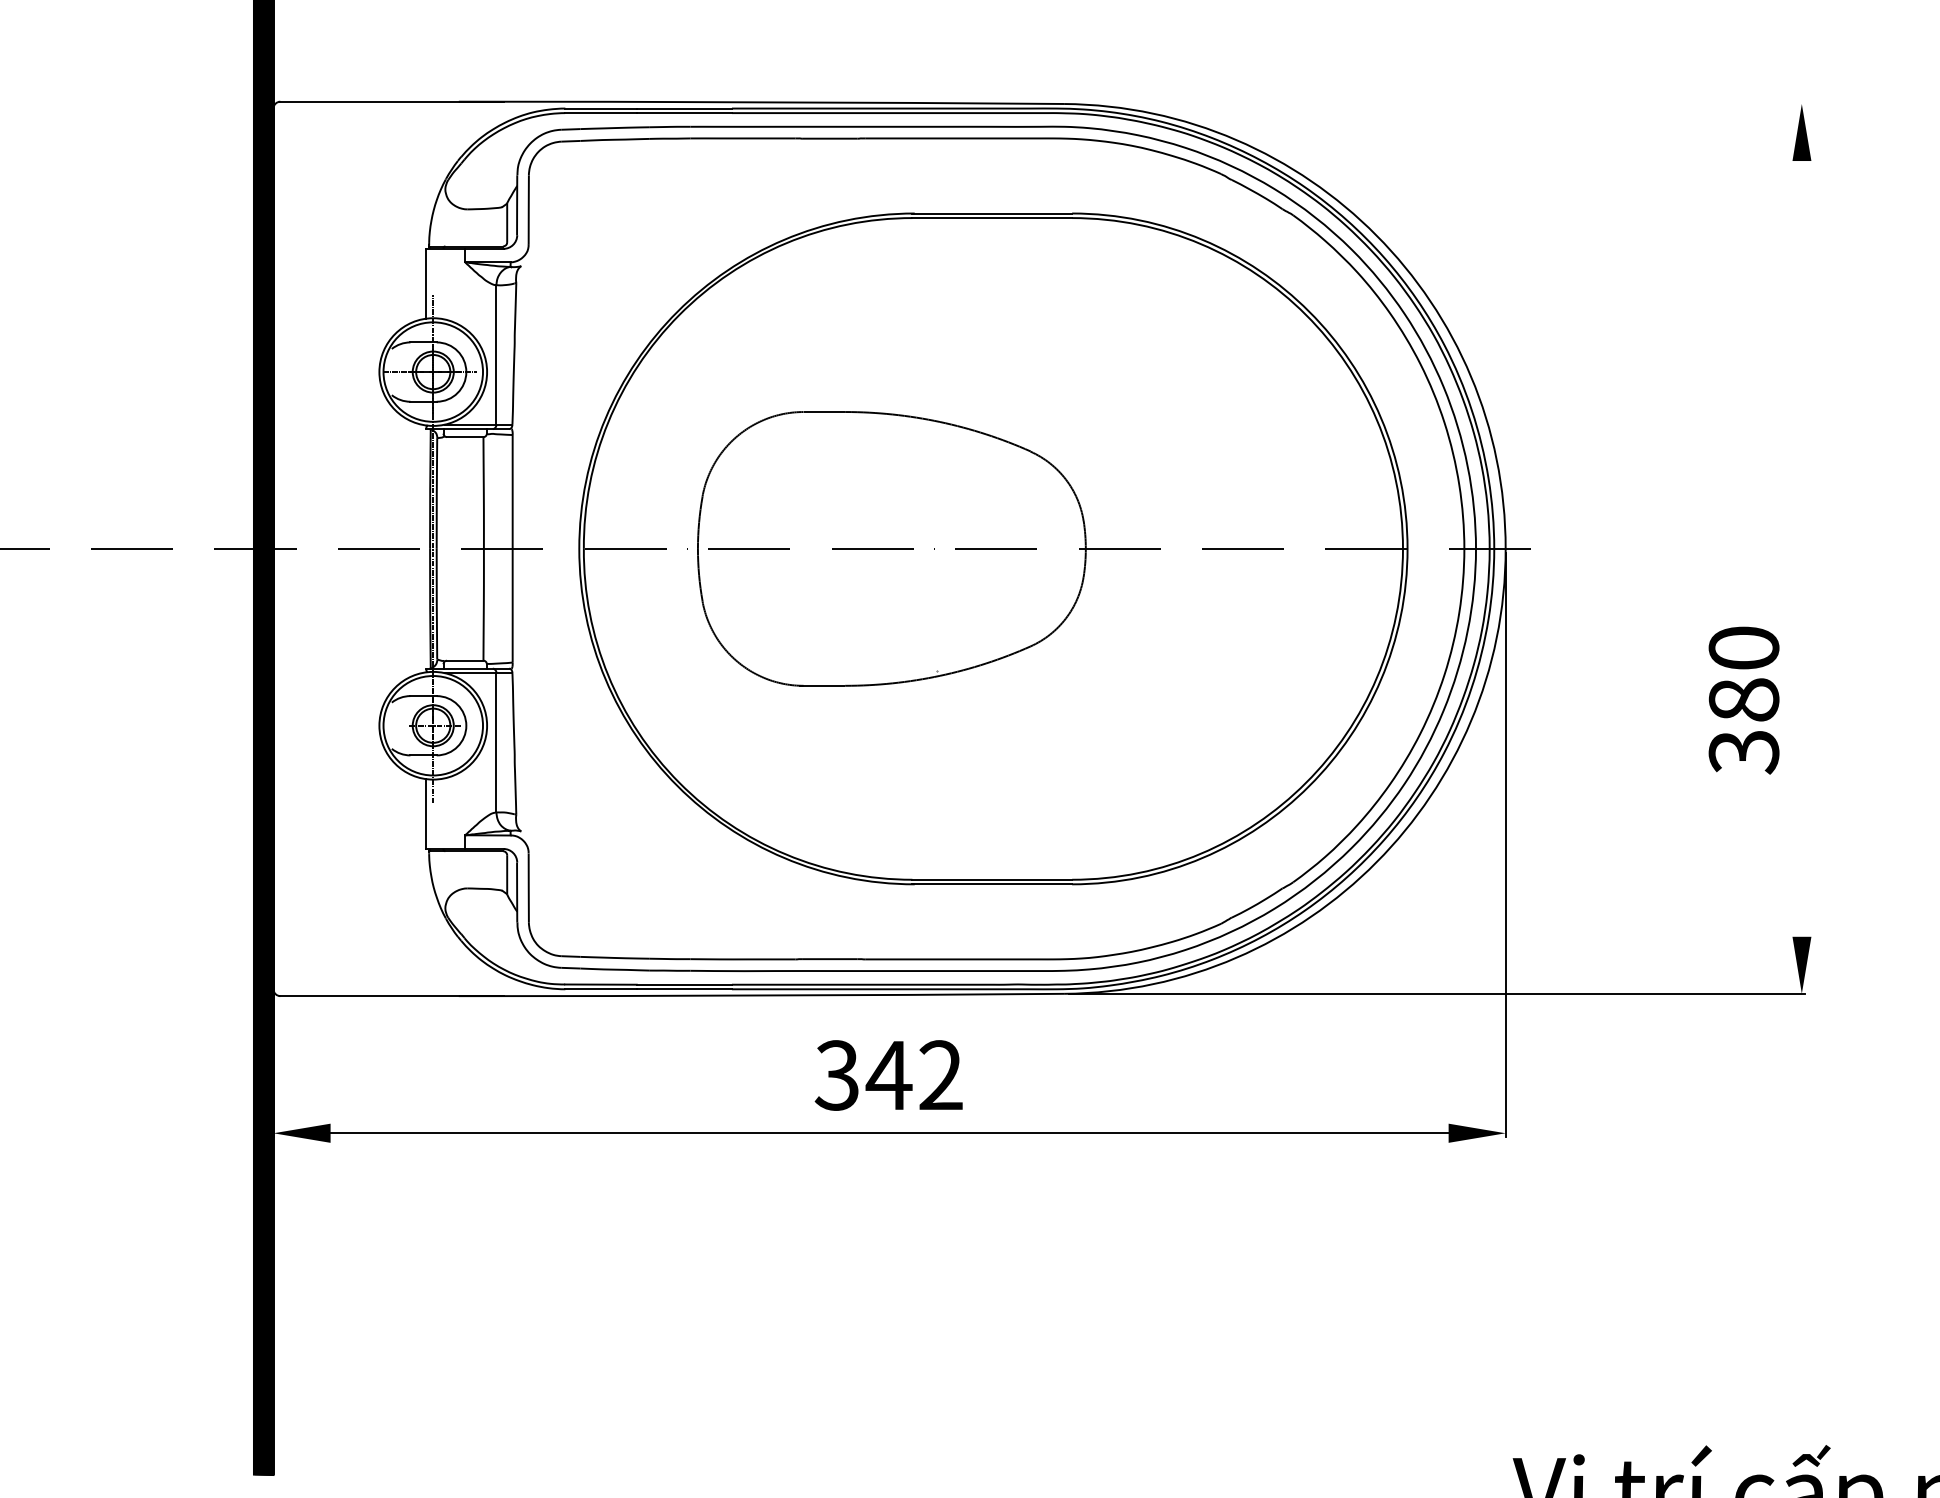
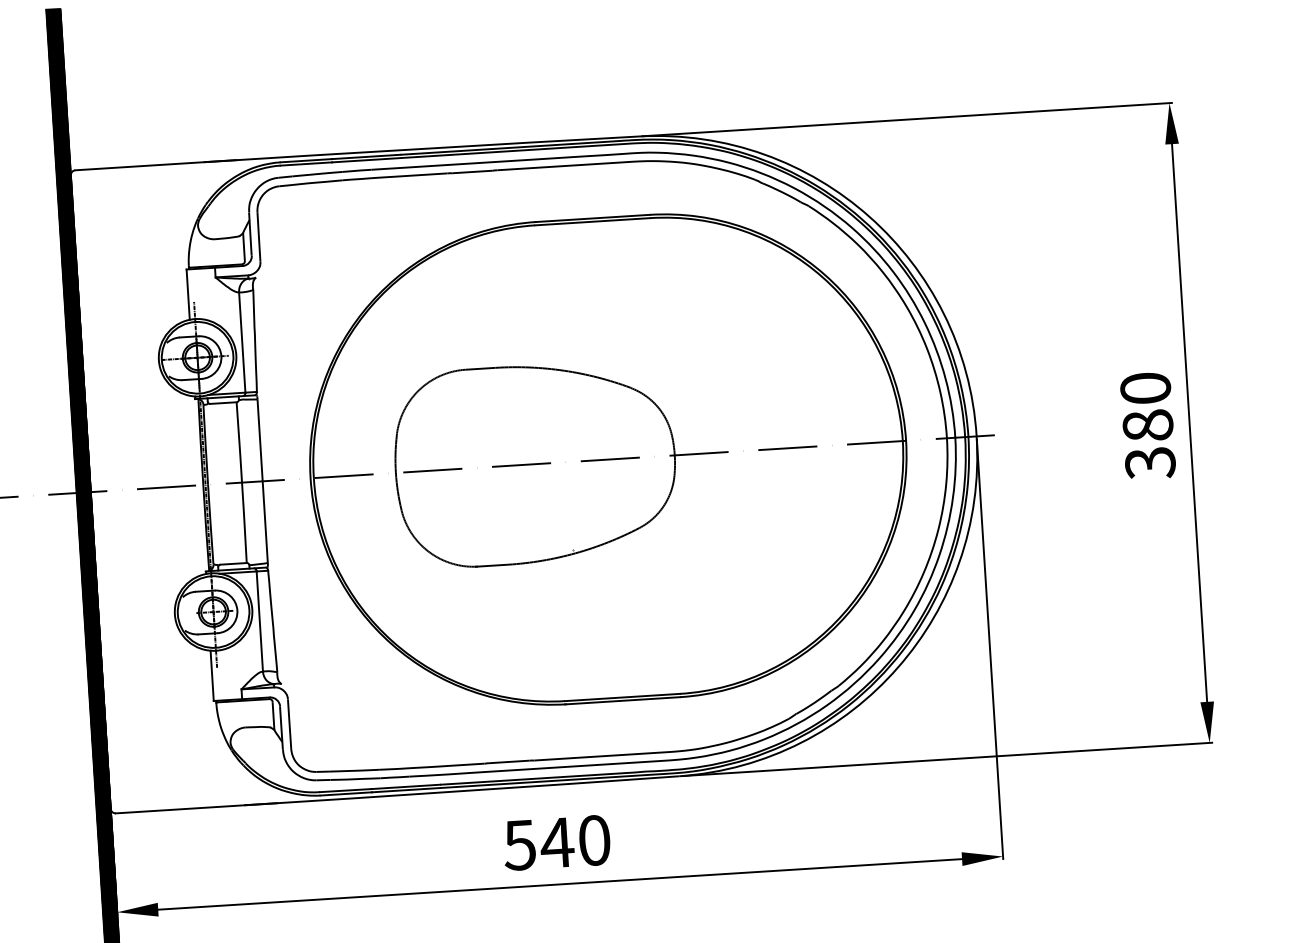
line: (1436, 103) -> (906, 119), added
line: (1801, 548) -> (1189, 422), added
text: (1743, 700) -> (1147, 426), moved
text: (888, 1075) -> (556, 842), 342 -> 540

